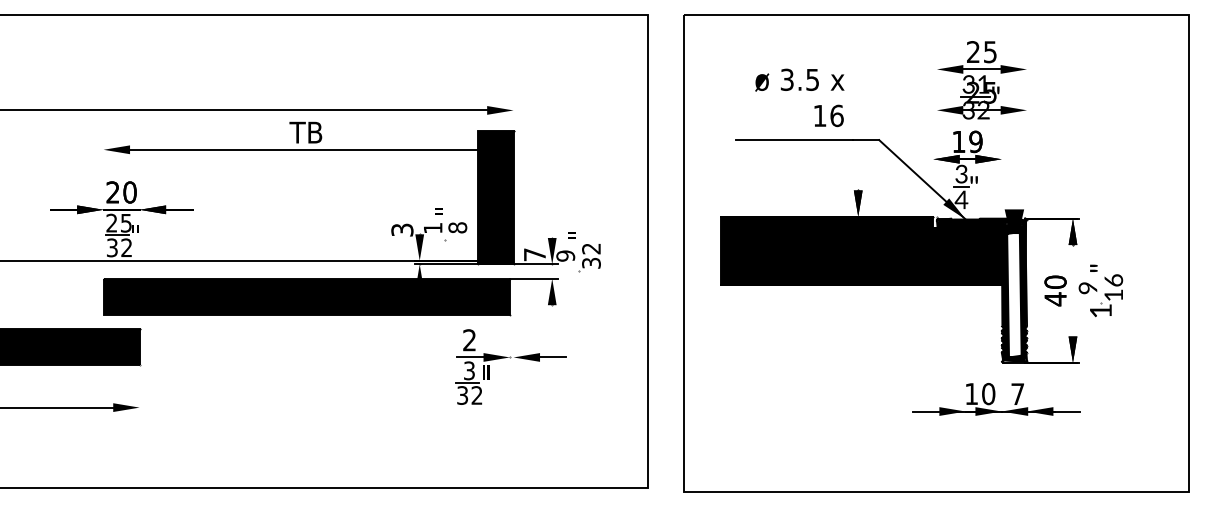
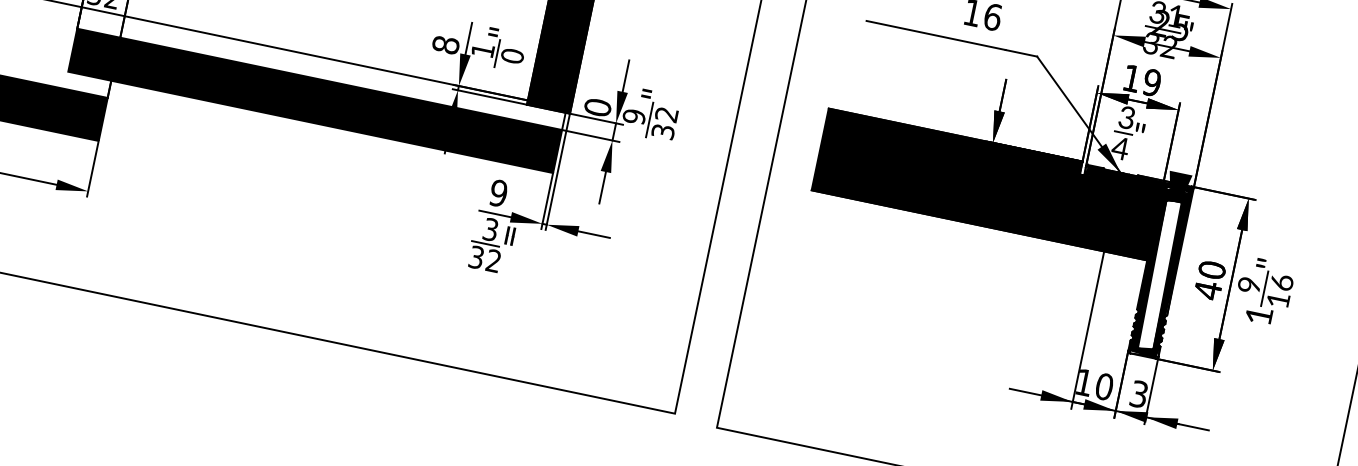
text: (457, 227) -> (512, 55), 8 -> 0
text: (402, 229) -> (446, 44), 3 -> 8
text: (534, 254) -> (597, 107), 7 -> 0
text: (469, 340) -> (498, 193), 2 -> 9
text: (1017, 394) -> (1138, 394), 7 -> 3

